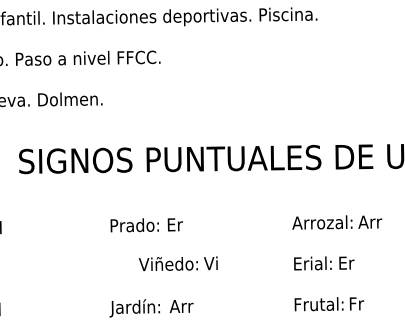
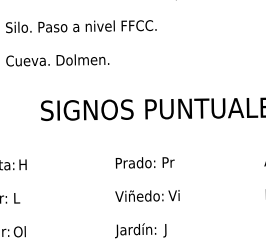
text: (175, 224) -> (168, 162), Er -> Pr
text: (178, 263) -> (147, 195), moved
text: (180, 308) -> (172, 230), Arr -> J

